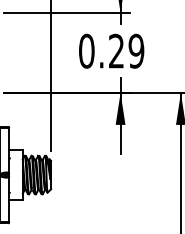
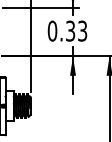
text: (126, 50) -> (76, 30), 0.29 -> 0.33

